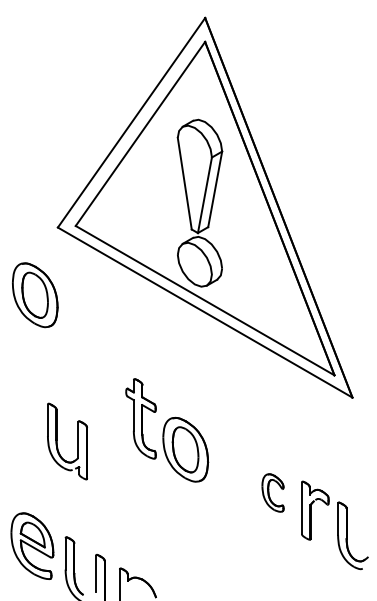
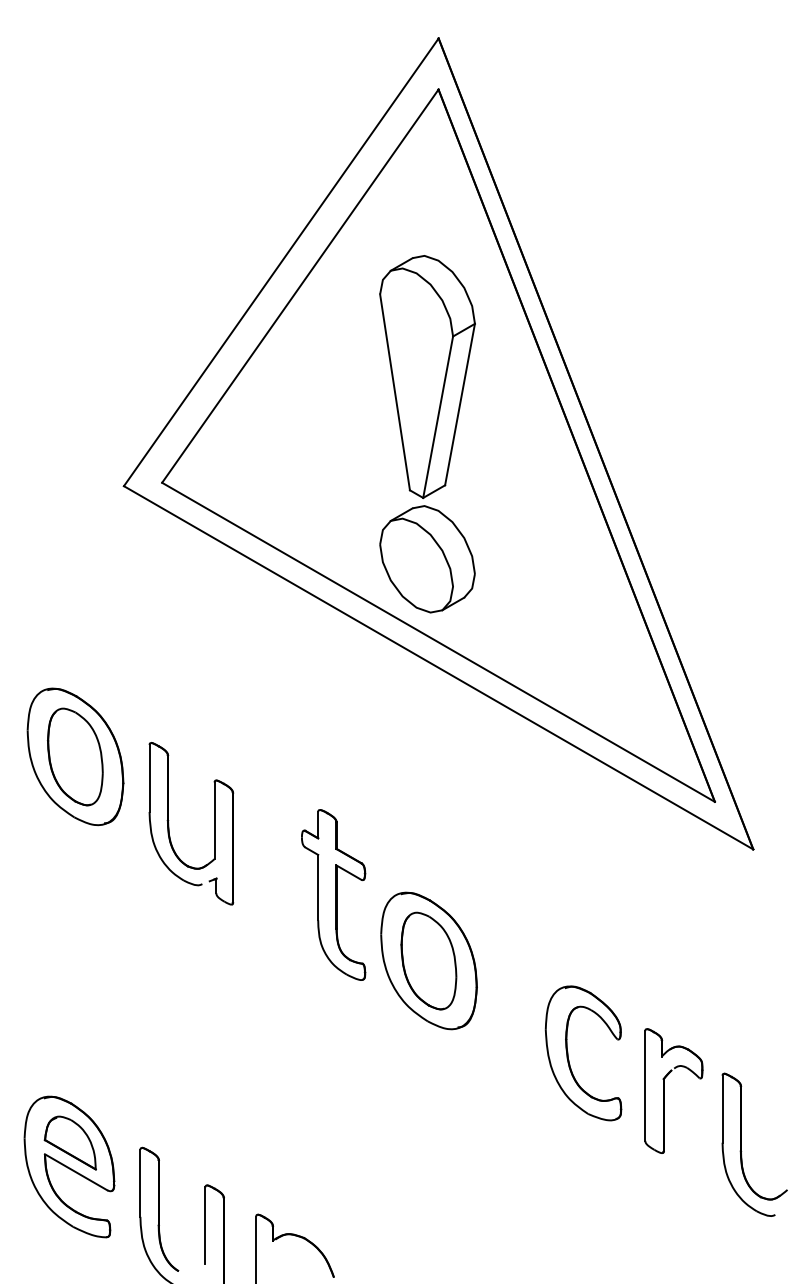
part: (35, 295) -> (76, 757), moved
part: (167, 430) -> (390, 919), moved
part: (57, 441) -> (170, 823), moved
part: (272, 492) -> (582, 1052), size x1.67

